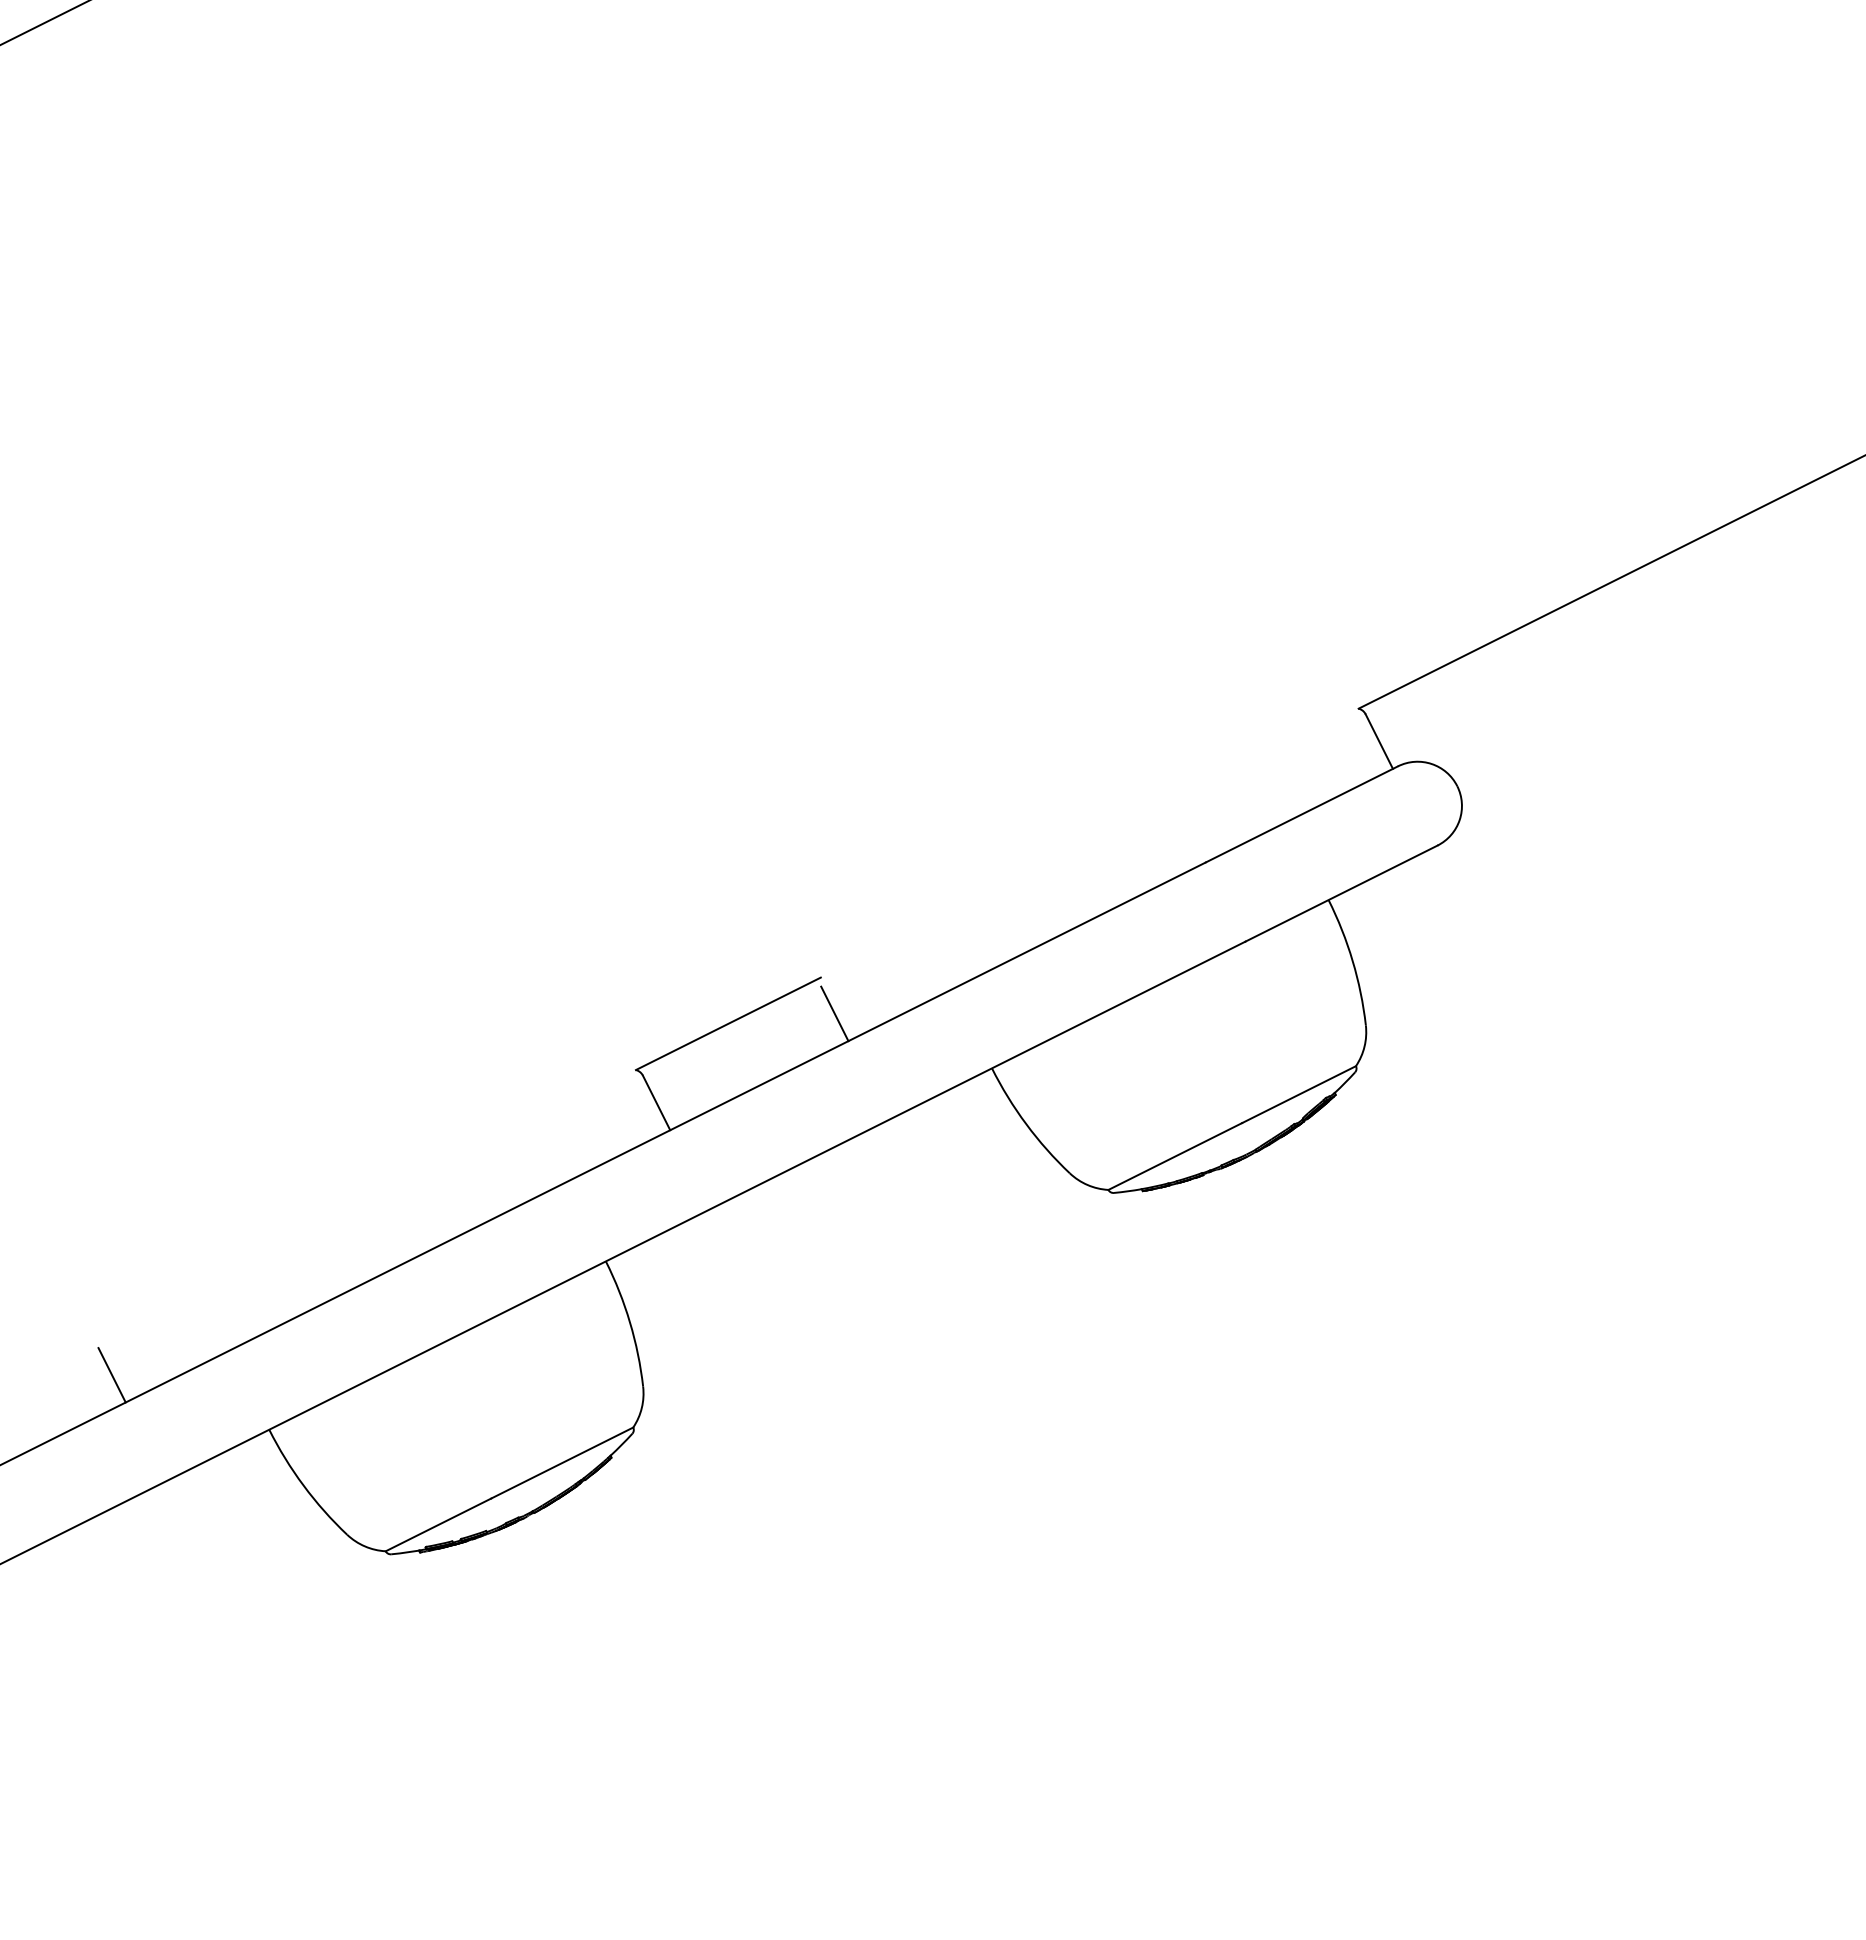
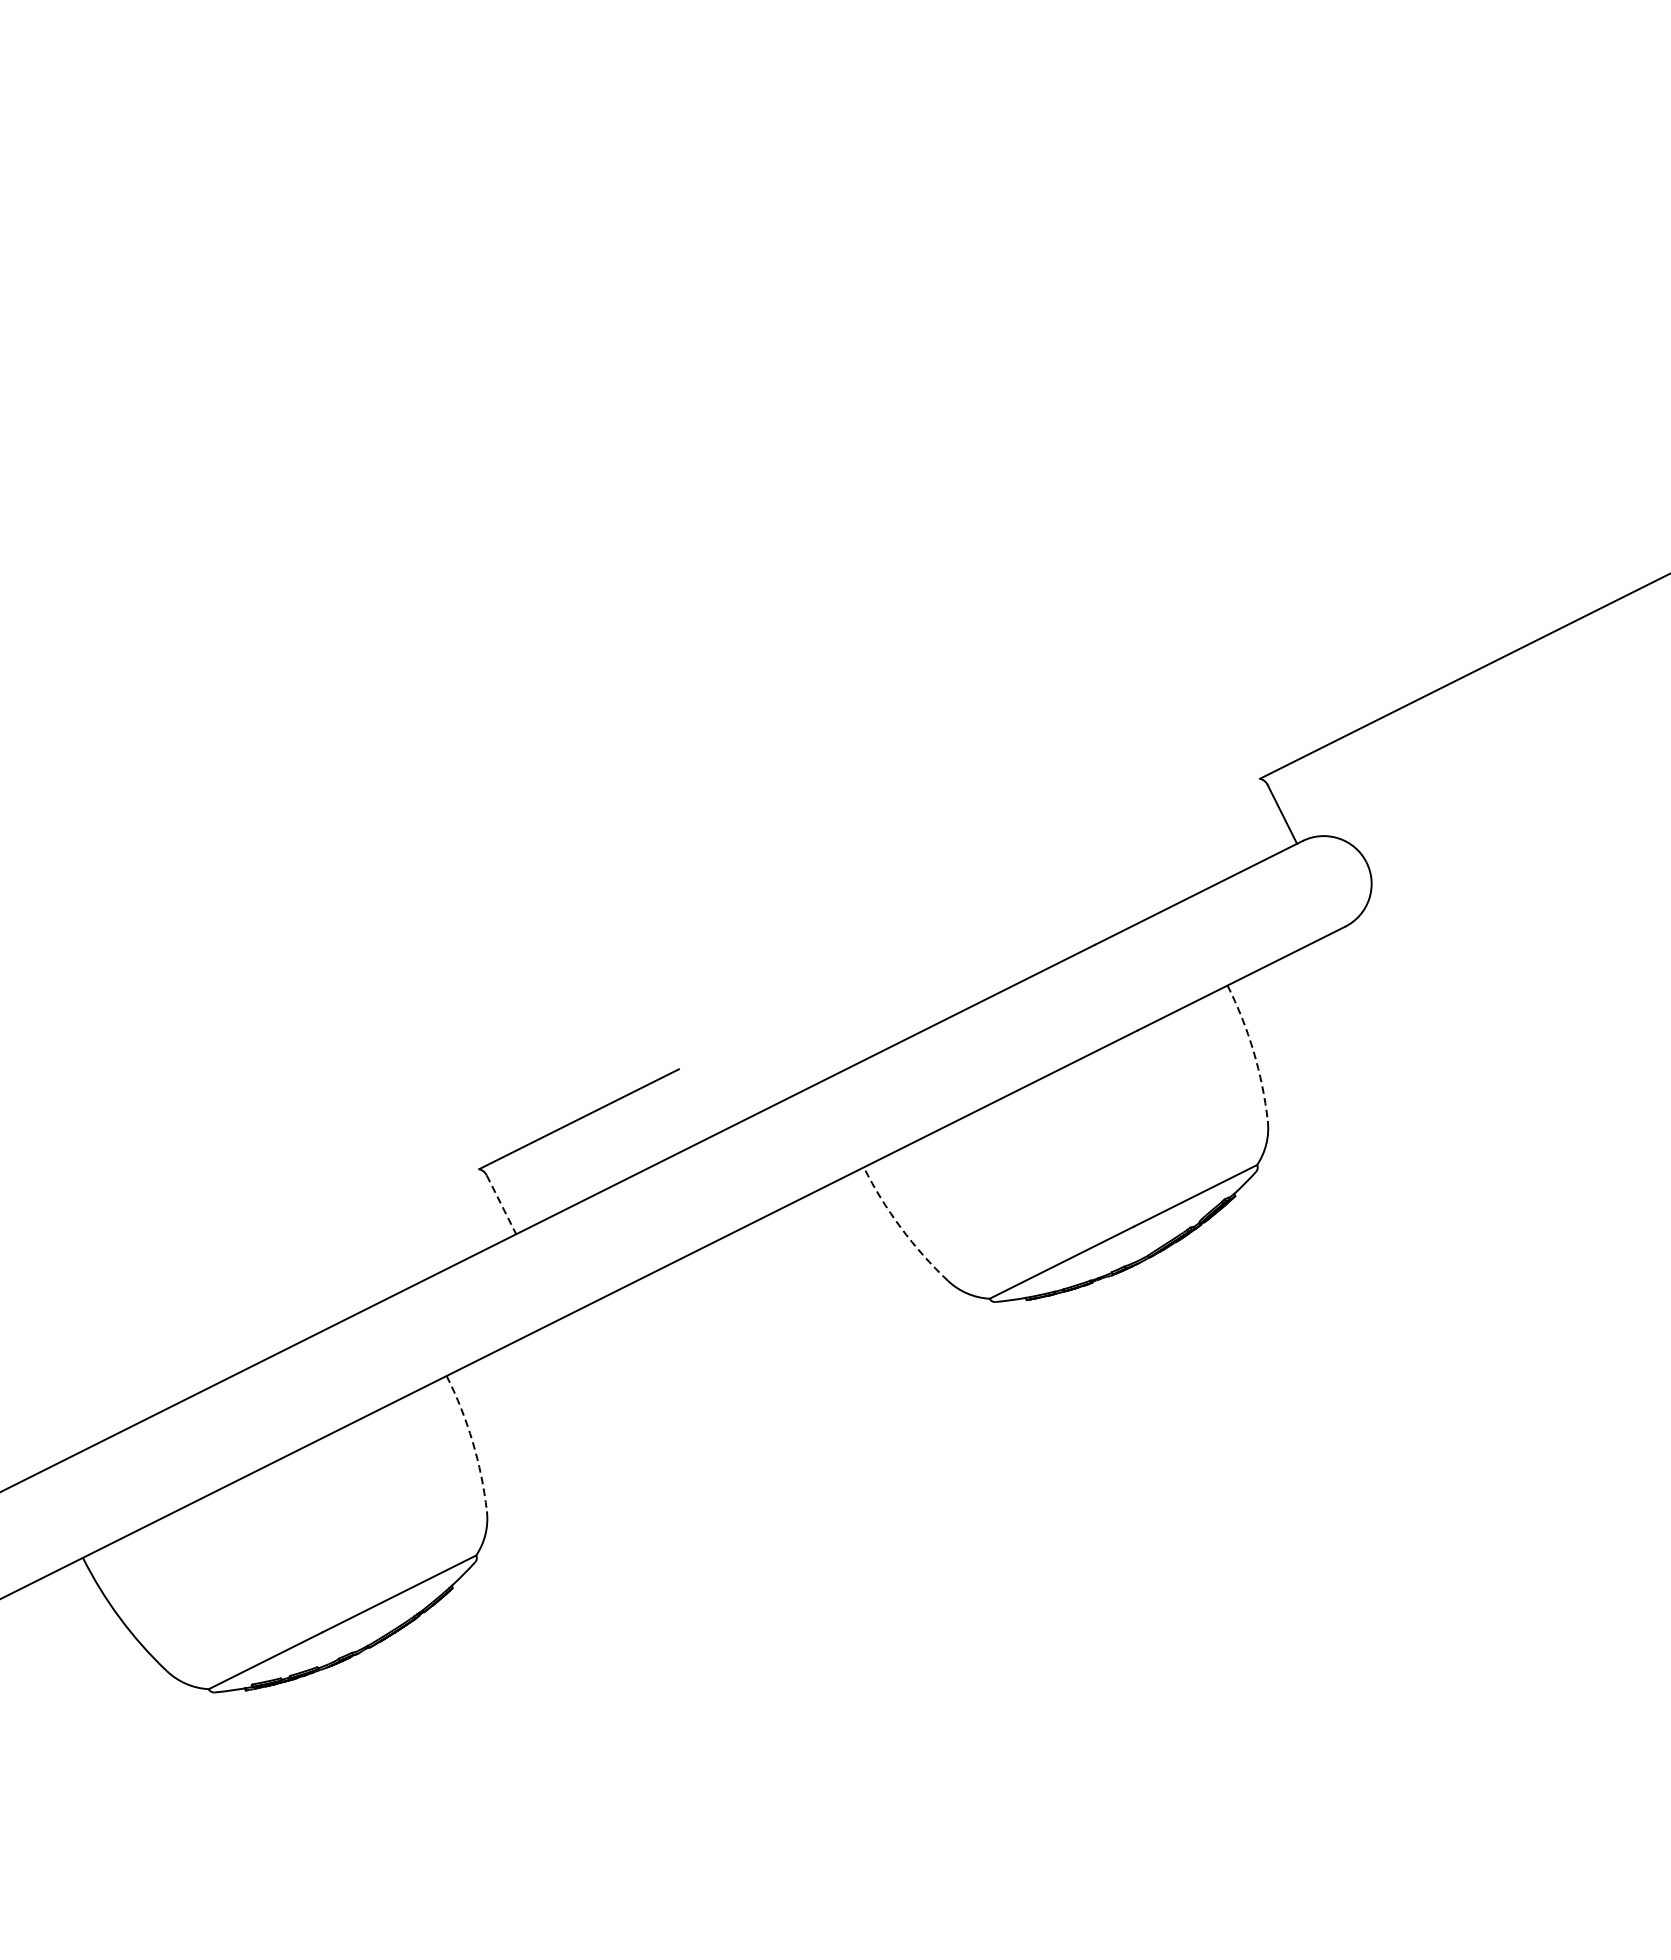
arc: (1352, 961) -> (1253, 1051), solid -> dashed
line: (834, 1013) -> (693, 1108), removed
line: (656, 1103) -> (501, 1205), solid -> dashed
arc: (1026, 1124) -> (901, 1228), solid -> dashed
arc: (630, 1322) -> (473, 1441), solid -> dashed

